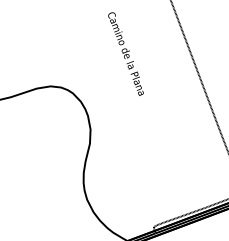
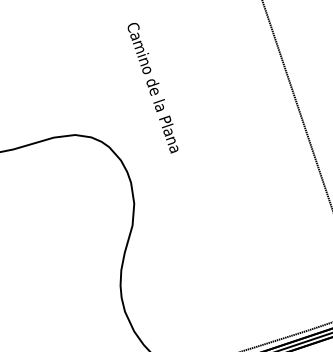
text: (125, 53) -> (152, 87), moved

